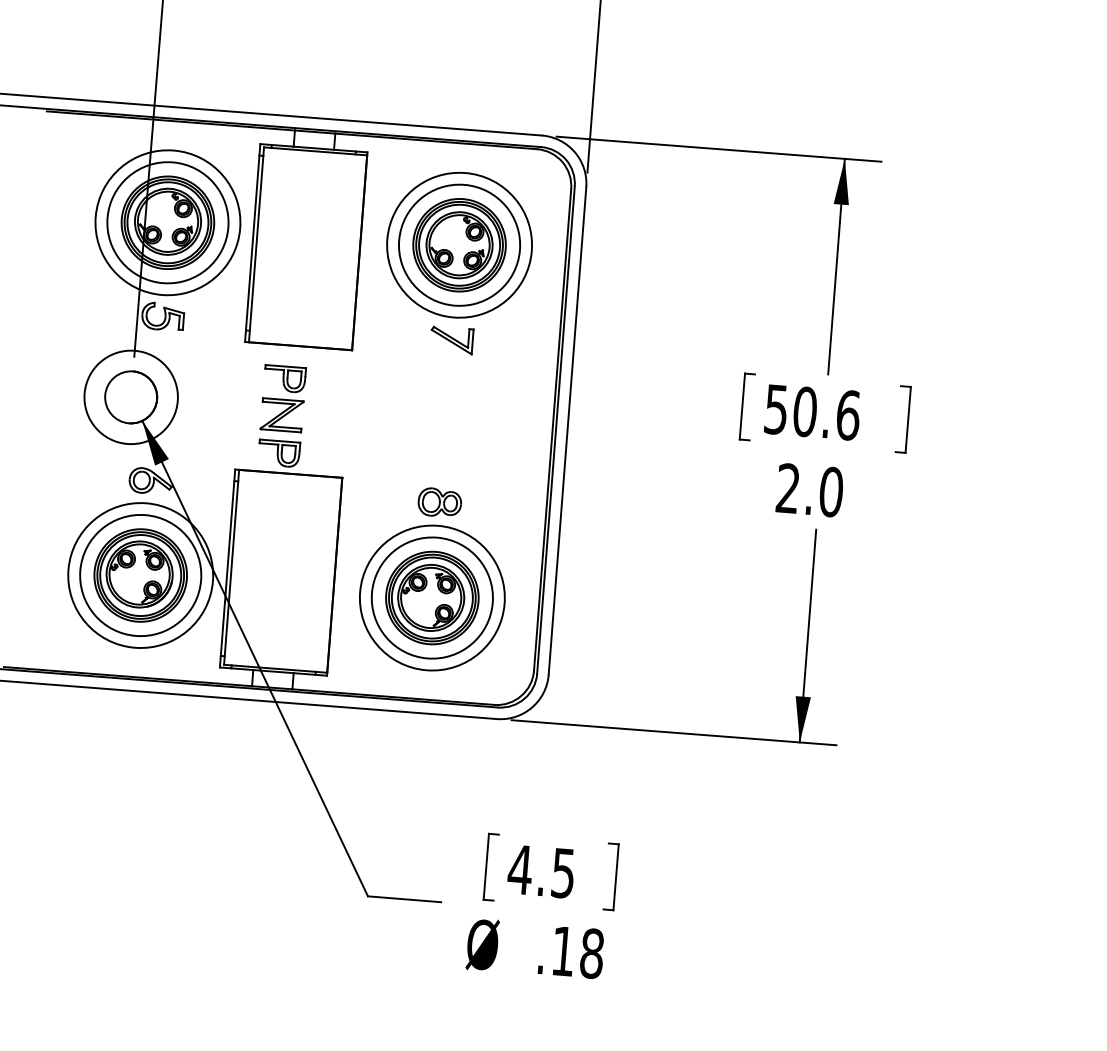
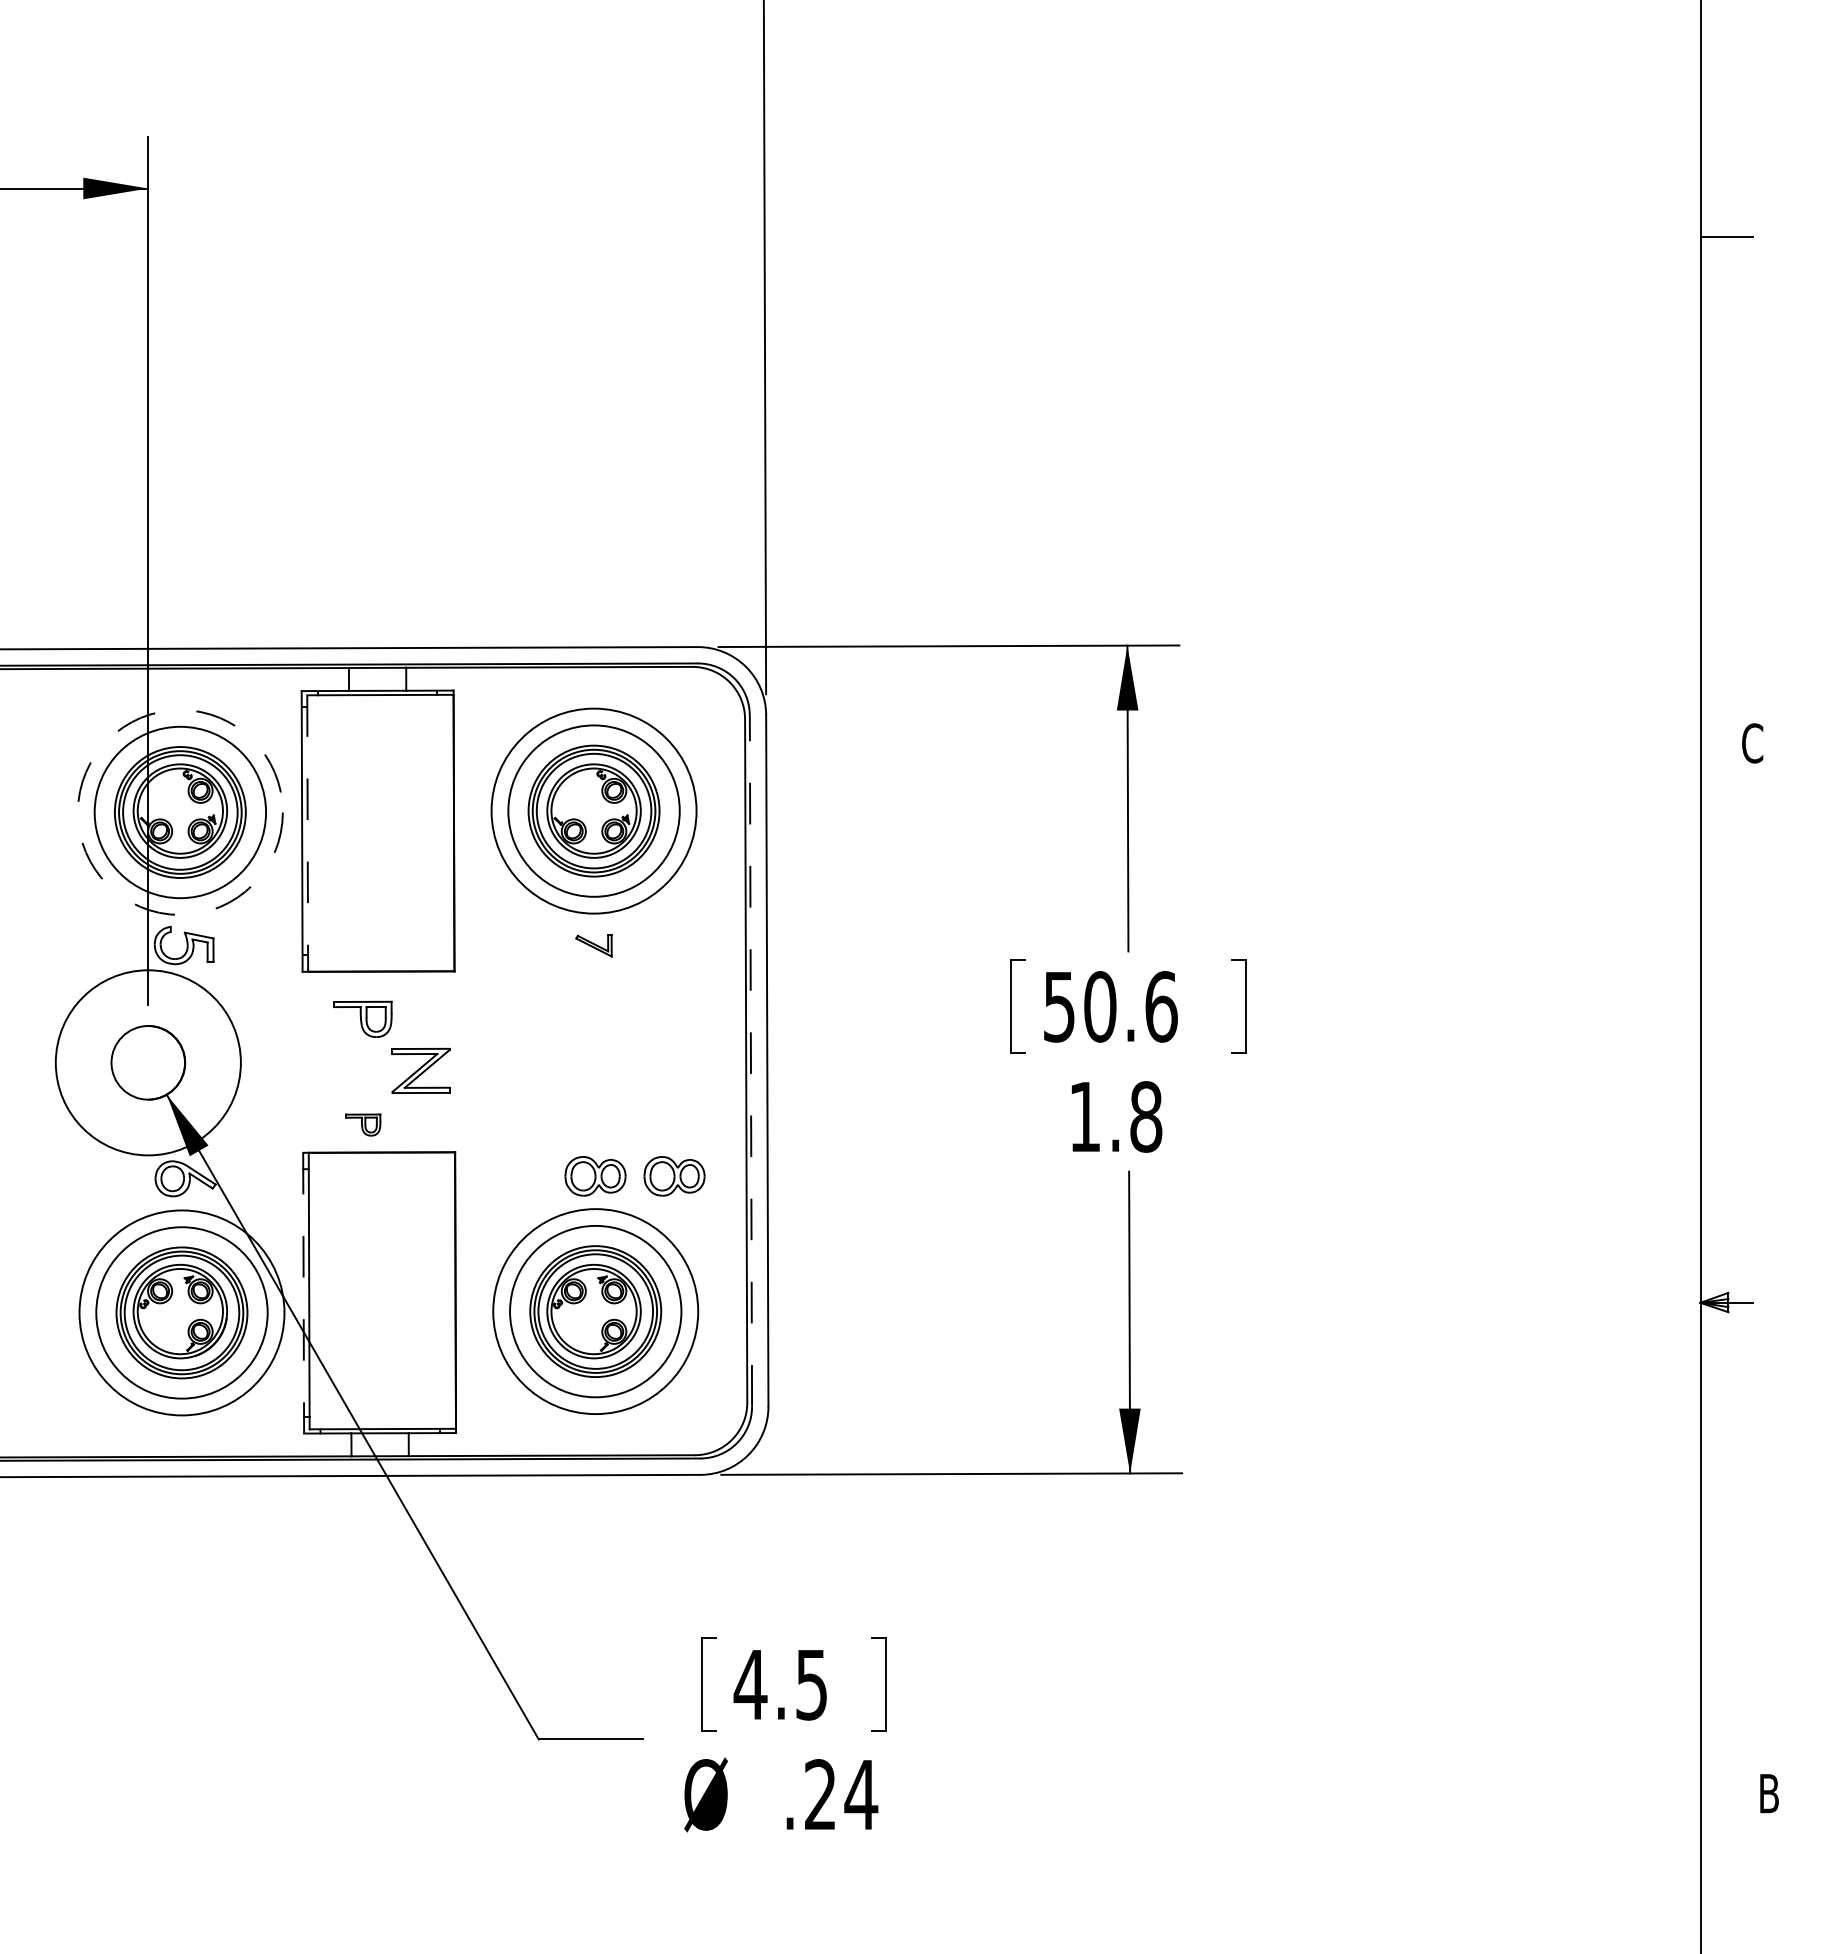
circle: (167, 222) -> (179, 812), solid -> dashed
line: (256, 245) -> (307, 834), solid -> dashed
part: (451, 339) -> (593, 945), size x0.6
circle: (131, 397) -> (148, 1062), size x1.4
part: (281, 414) -> (420, 1070), moved
line: (555, 429) -> (750, 1060), solid -> dashed
part: (278, 452) -> (362, 1124), size x0.6
text: (809, 490) -> (1115, 1116), 2.0 -> 1.8
part: (495, 507) -> (674, 1176), added
line: (227, 568) -> (303, 1293), solid -> dashed
text: (578, 952) -> (841, 1794), .18 -> .24

